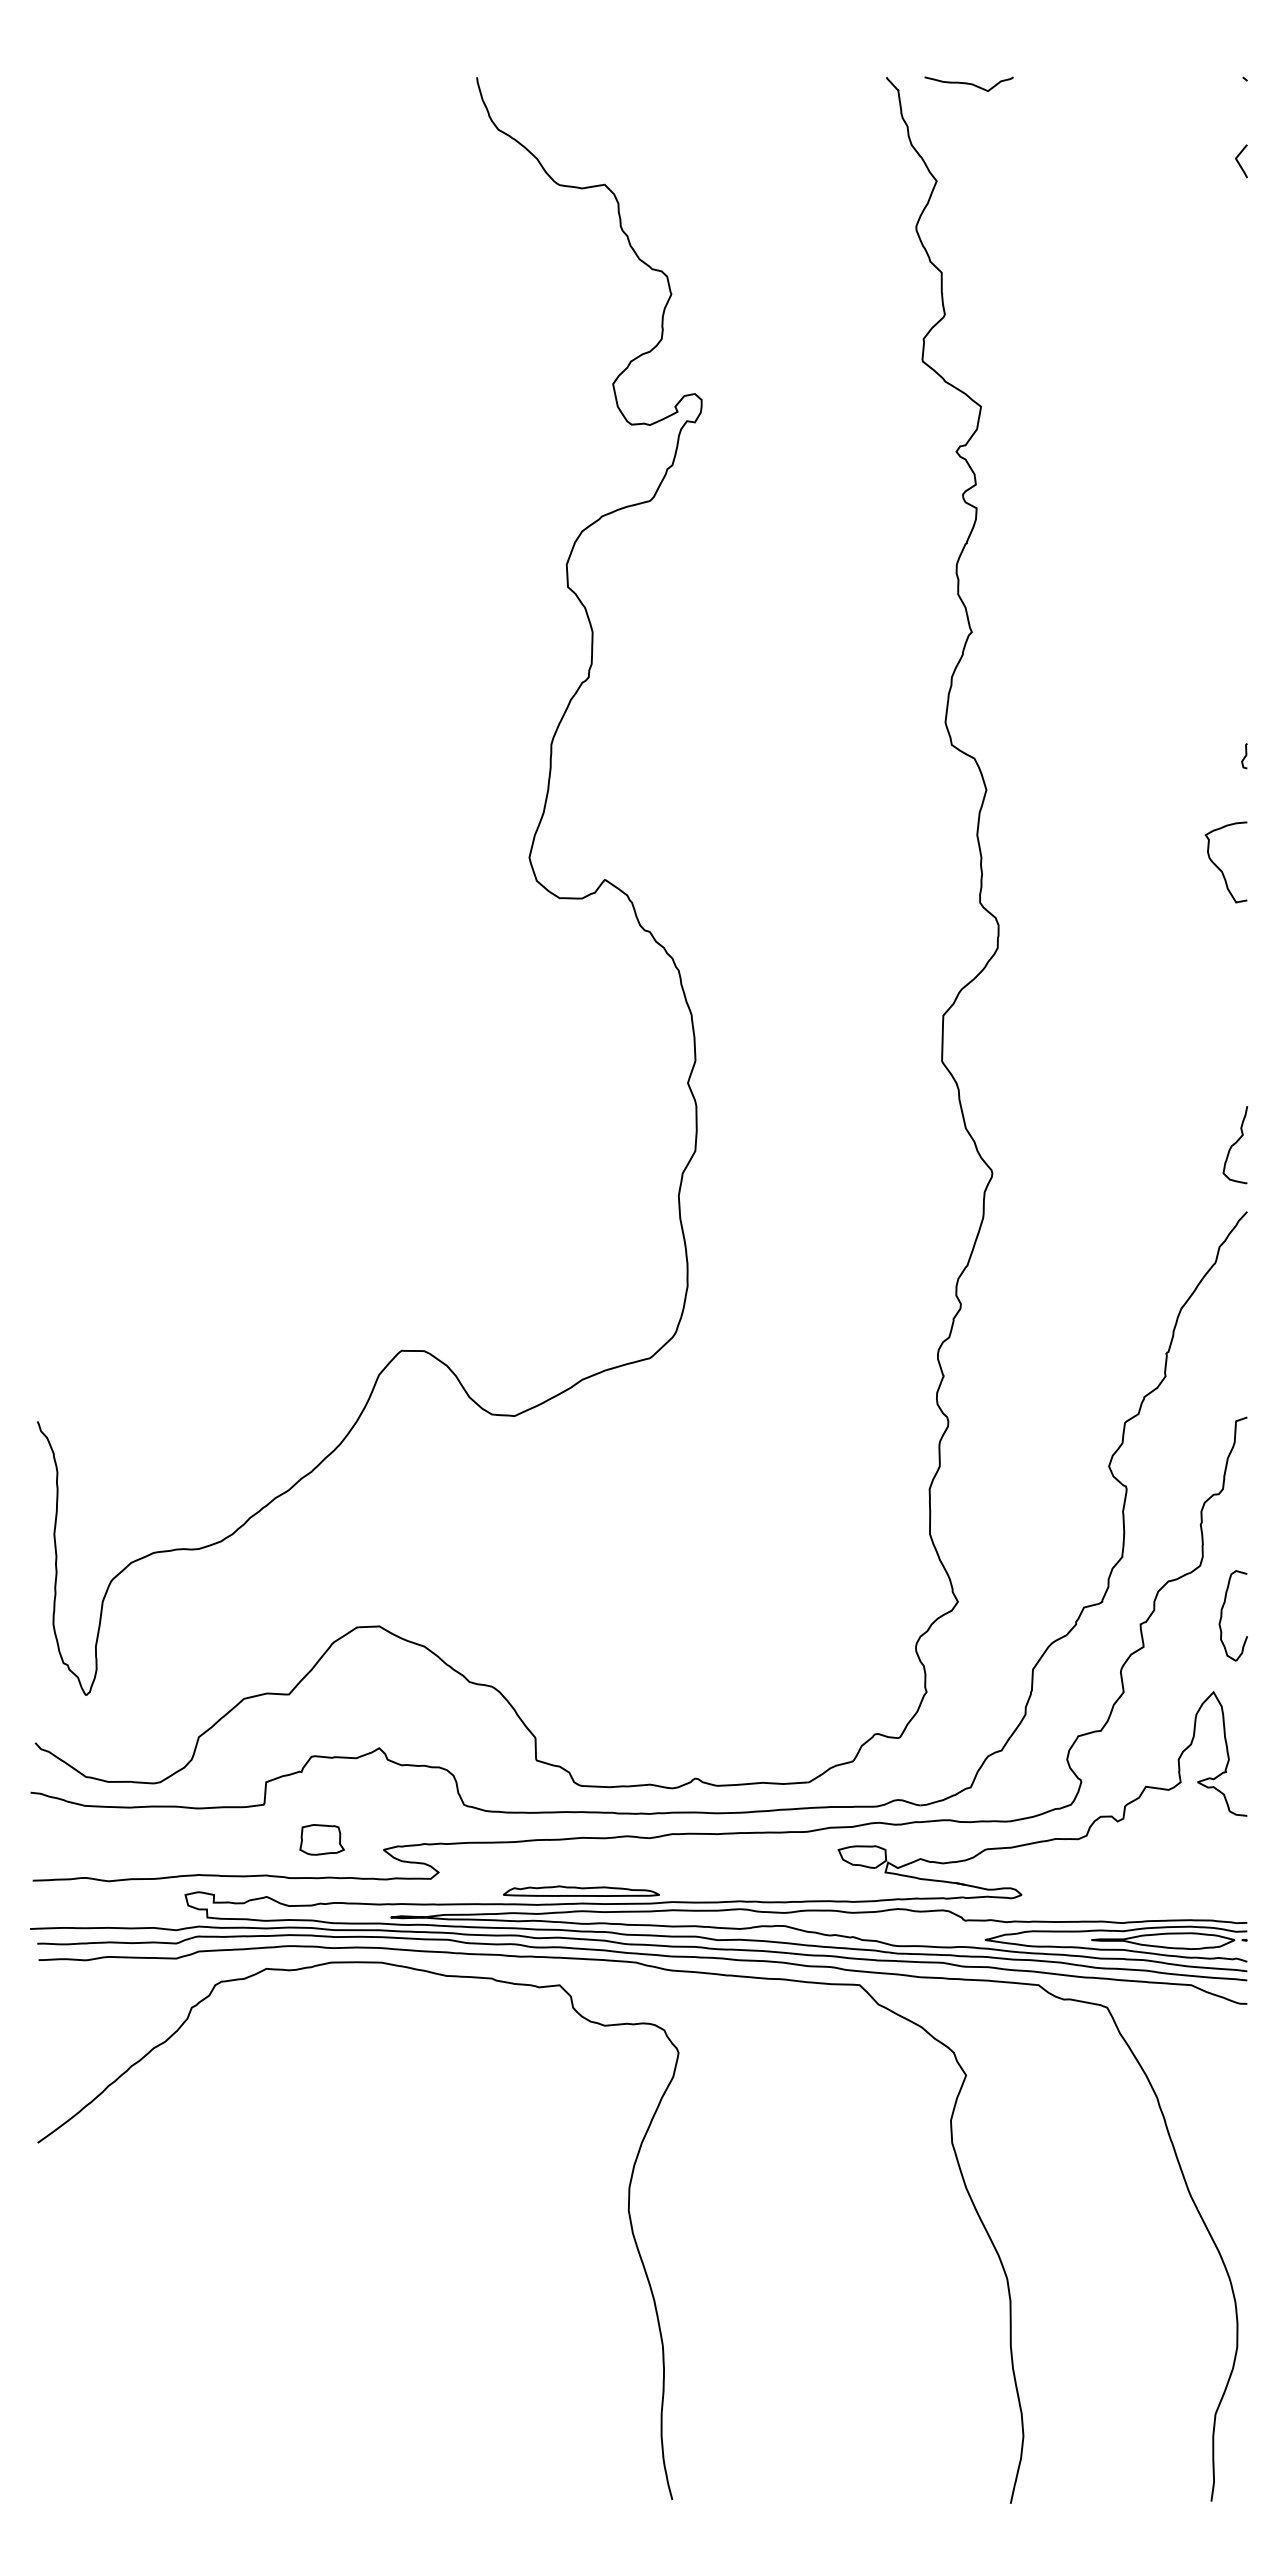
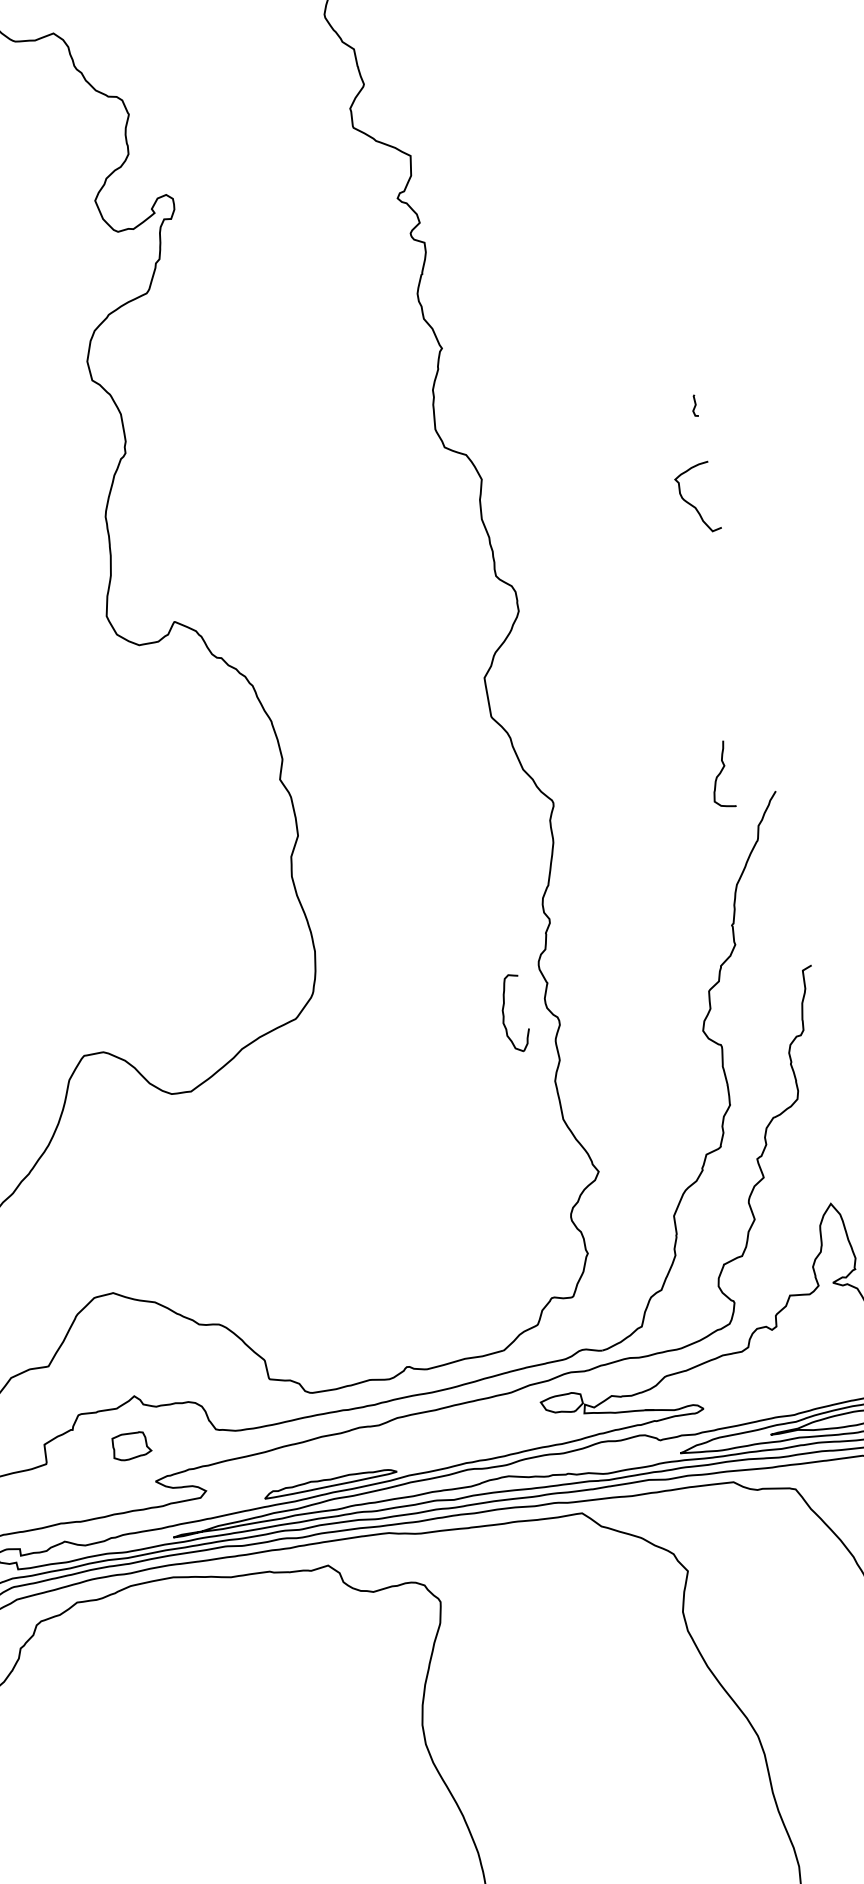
curve: (1235, 1144) -> (719, 775), moved
part: (1222, 1615) -> (504, 1015), moved
part: (322, 1839) -> (131, 1445), moved

